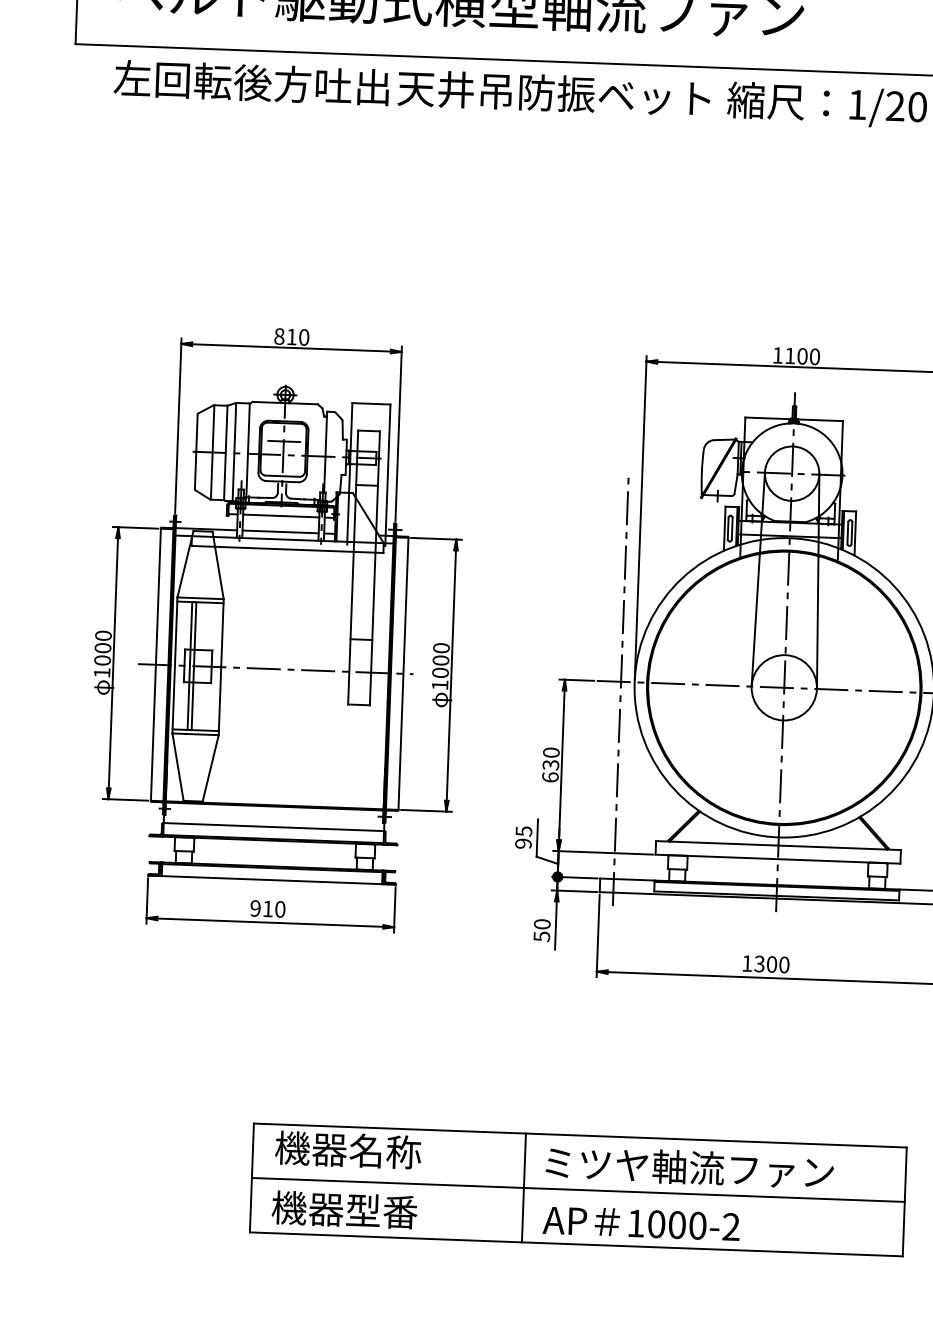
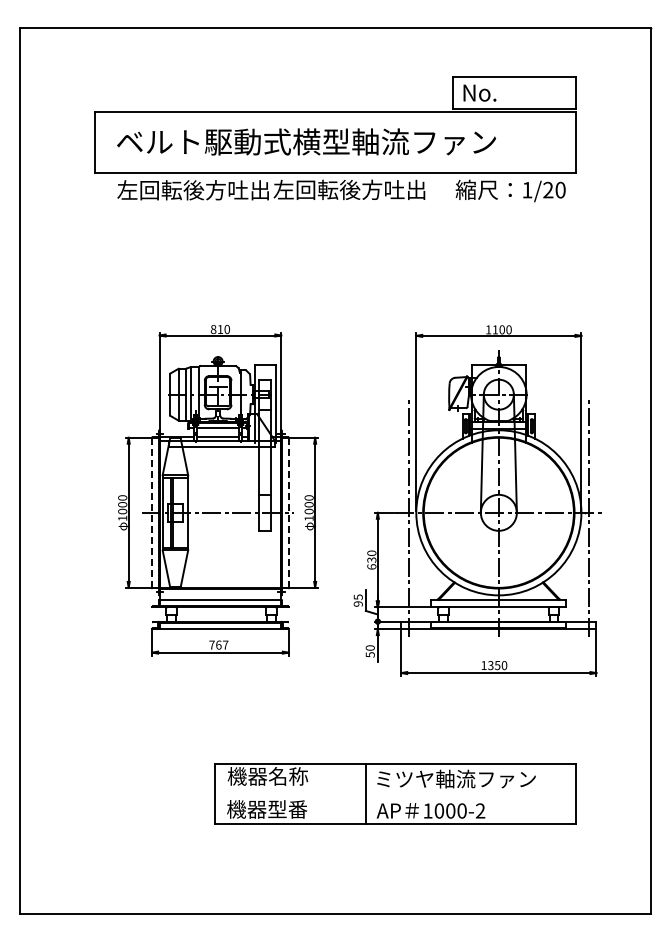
text: (553, 92) -> (359, 189), 天井吊防振ベット -> 左回転後方吐出
line: (156, 665) -> (152, 513), solid -> dashed
line: (402, 675) -> (288, 513), solid -> dashed
text: (267, 907) -> (218, 644), 910 -> 767
text: (771, 964) -> (497, 665), 1300 -> 1350
line: (578, 1189) -> (395, 793), removed

